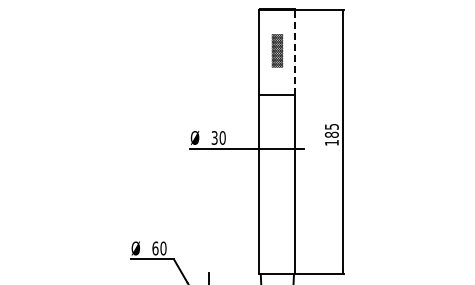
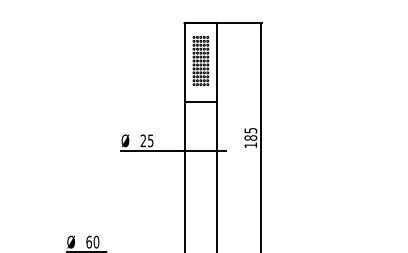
part: (277, 50) -> (201, 60), size x1.67
line: (295, 52) -> (217, 62), dashed -> solid
text: (218, 137) -> (146, 140), 30 -> 25

